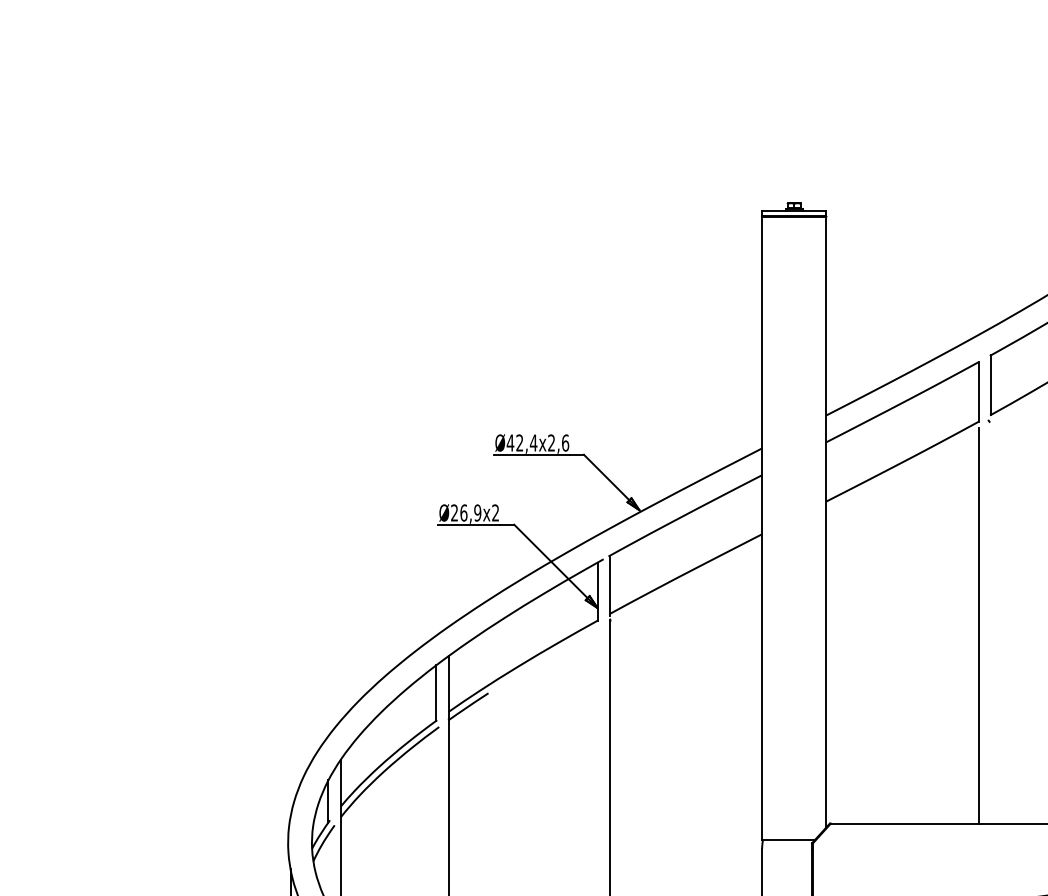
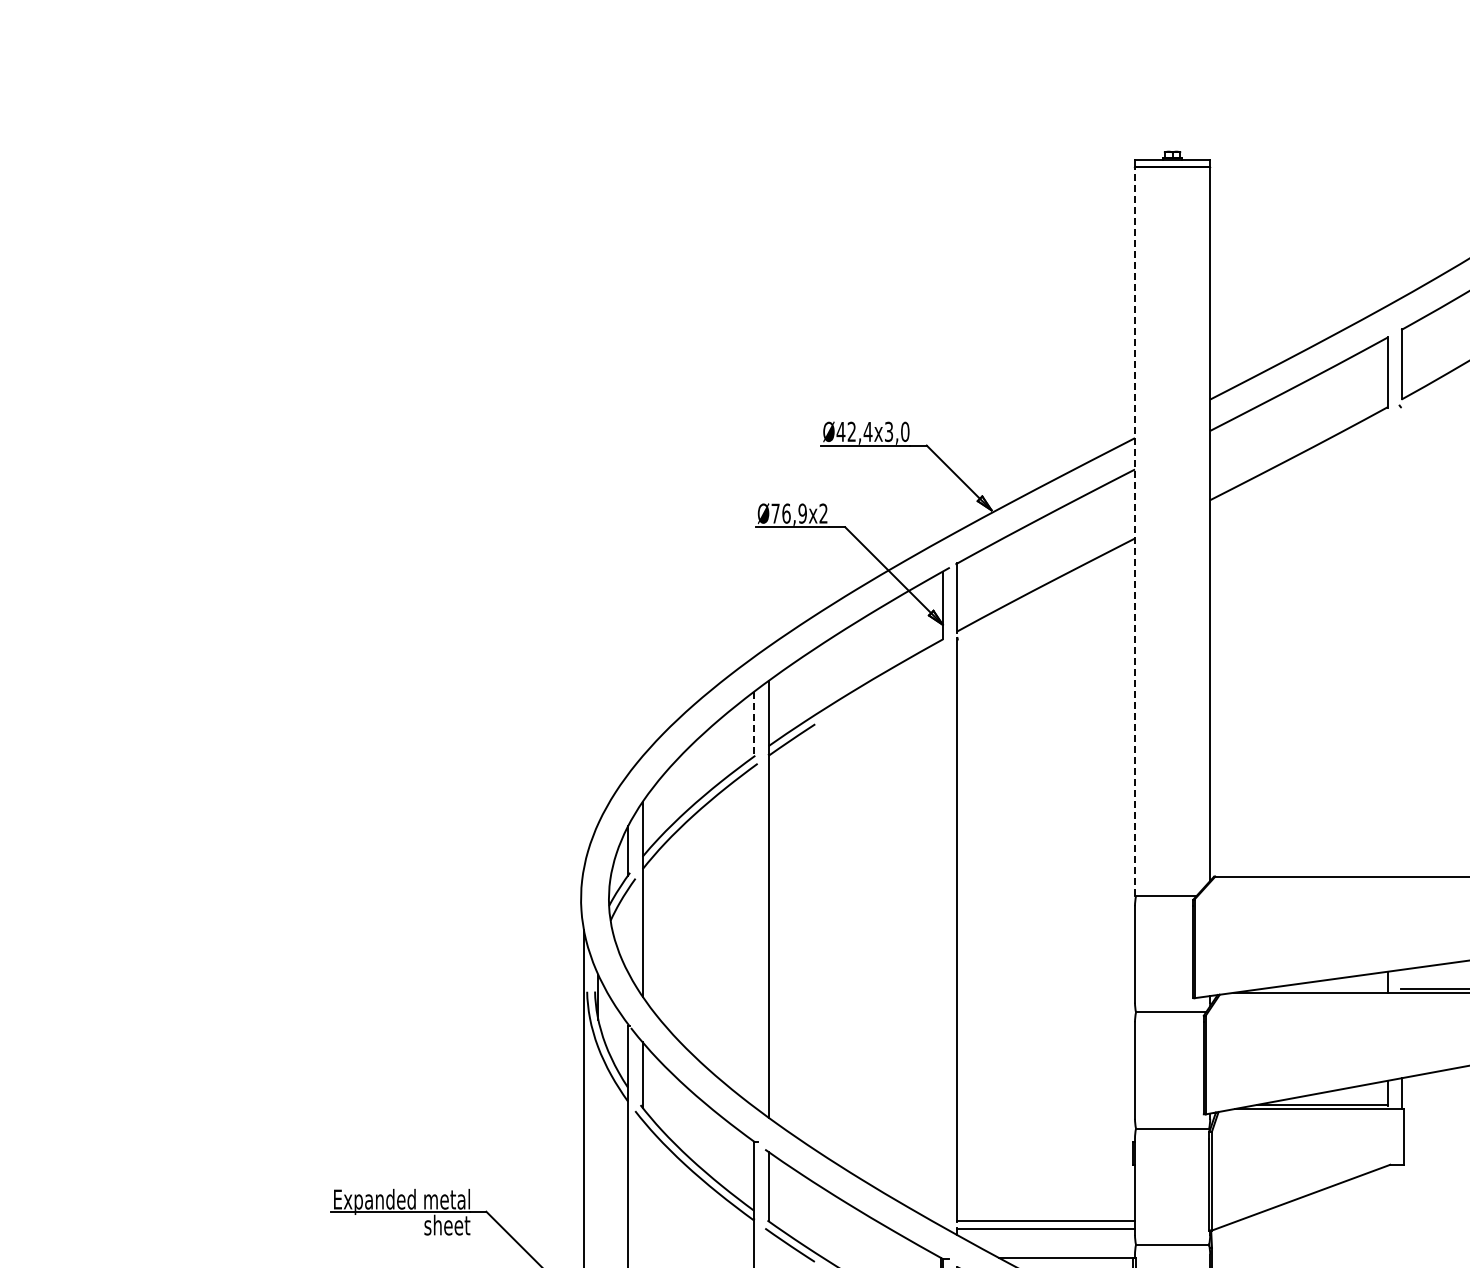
text: (558, 442) -> (897, 431), Ø42,4x2,6 -> Ø42,4x3,0
text: (454, 512) -> (775, 513), Ø26,9x2 -> Ø76,9x2
line: (762, 528) -> (1135, 531), solid -> dashed
line: (978, 625) -> (1387, 645), removed
line: (436, 693) -> (754, 724), solid -> dashed

